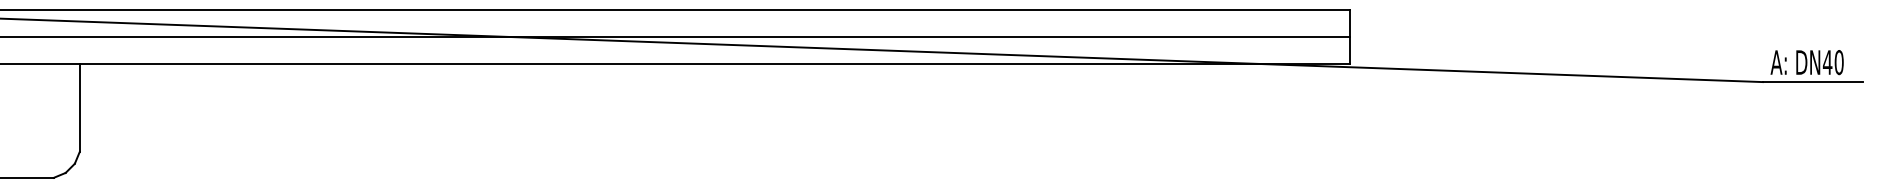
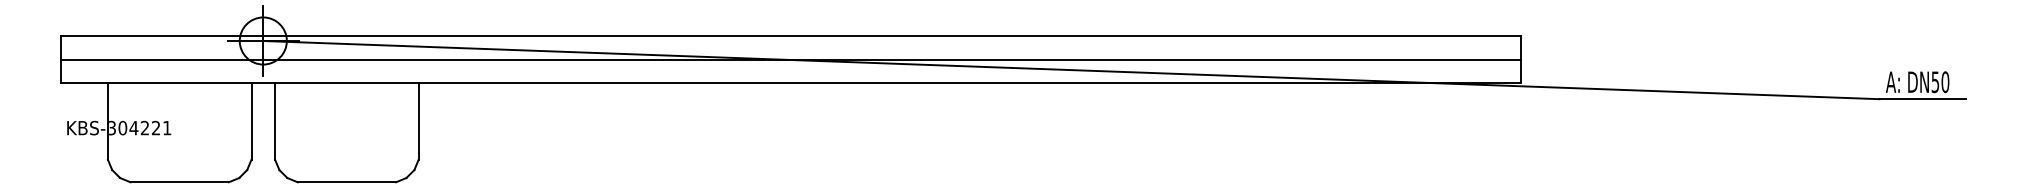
text: (1827, 62) -> (1935, 82), DN40 -> DN50

